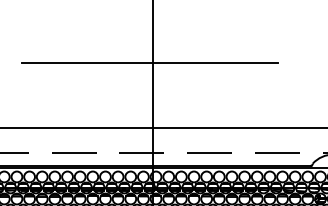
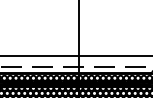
line: (150, 62) -> (77, 25), removed

